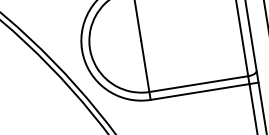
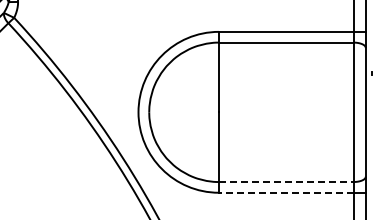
line: (199, 84) -> (286, 182), solid -> dashed
line: (199, 91) -> (285, 192), solid -> dashed

